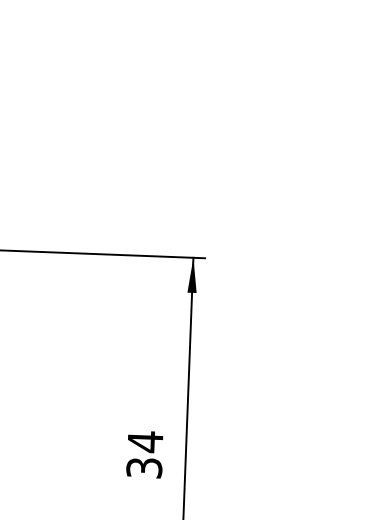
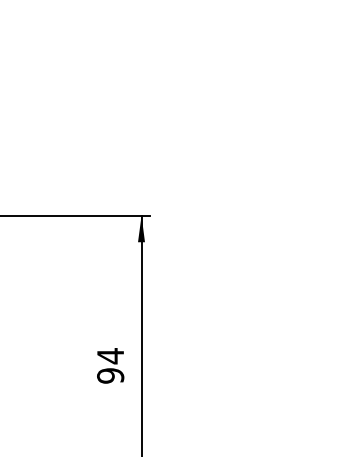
text: (144, 467) -> (110, 375), 34 -> 94

